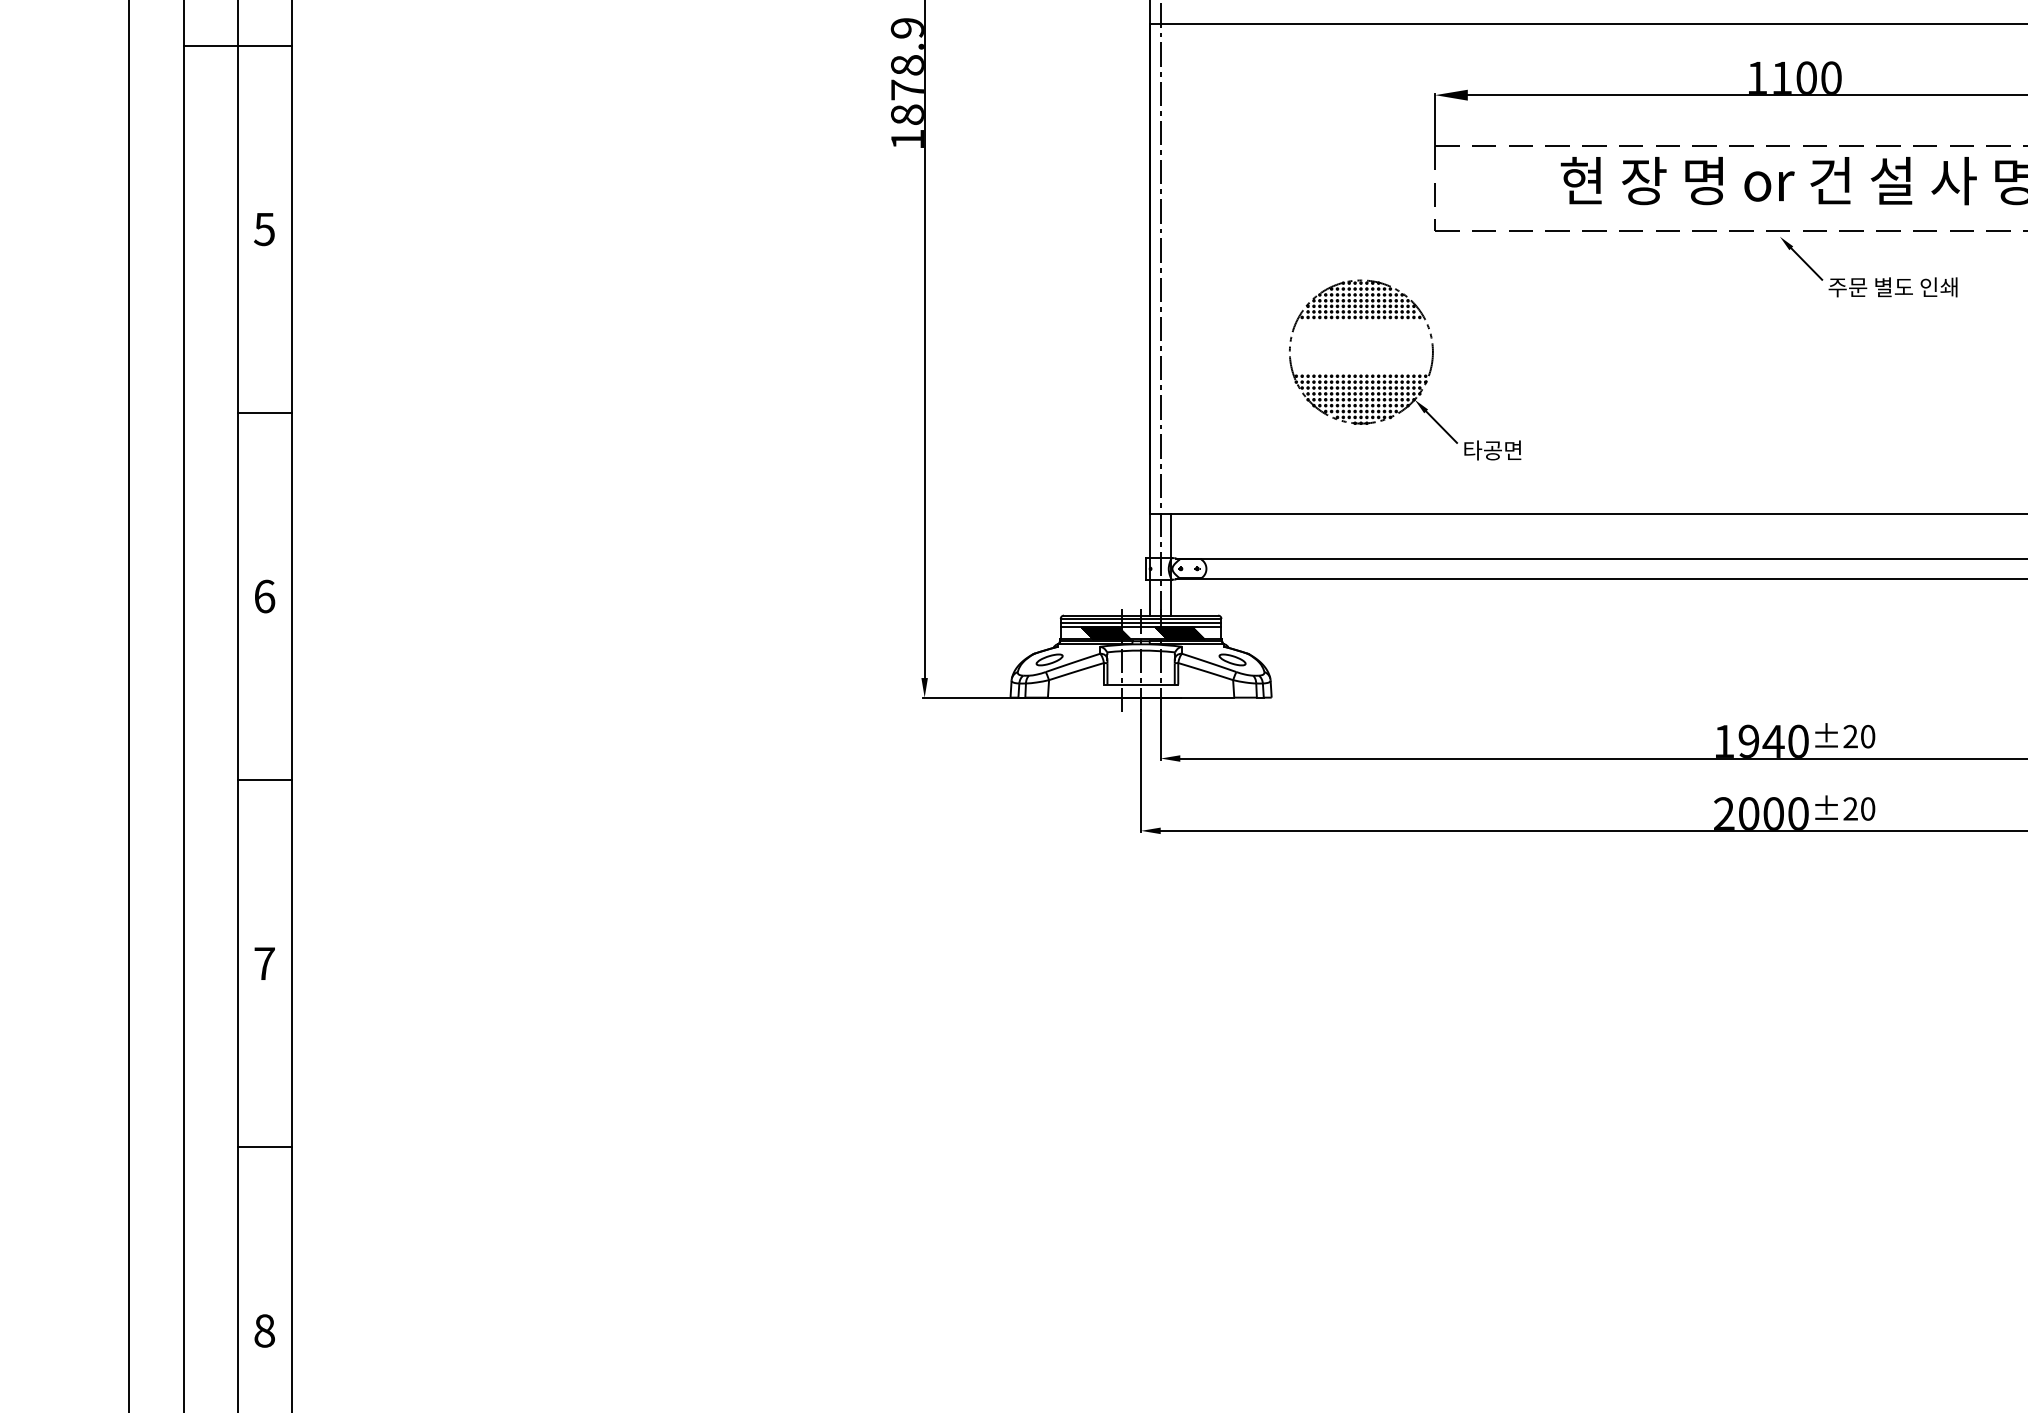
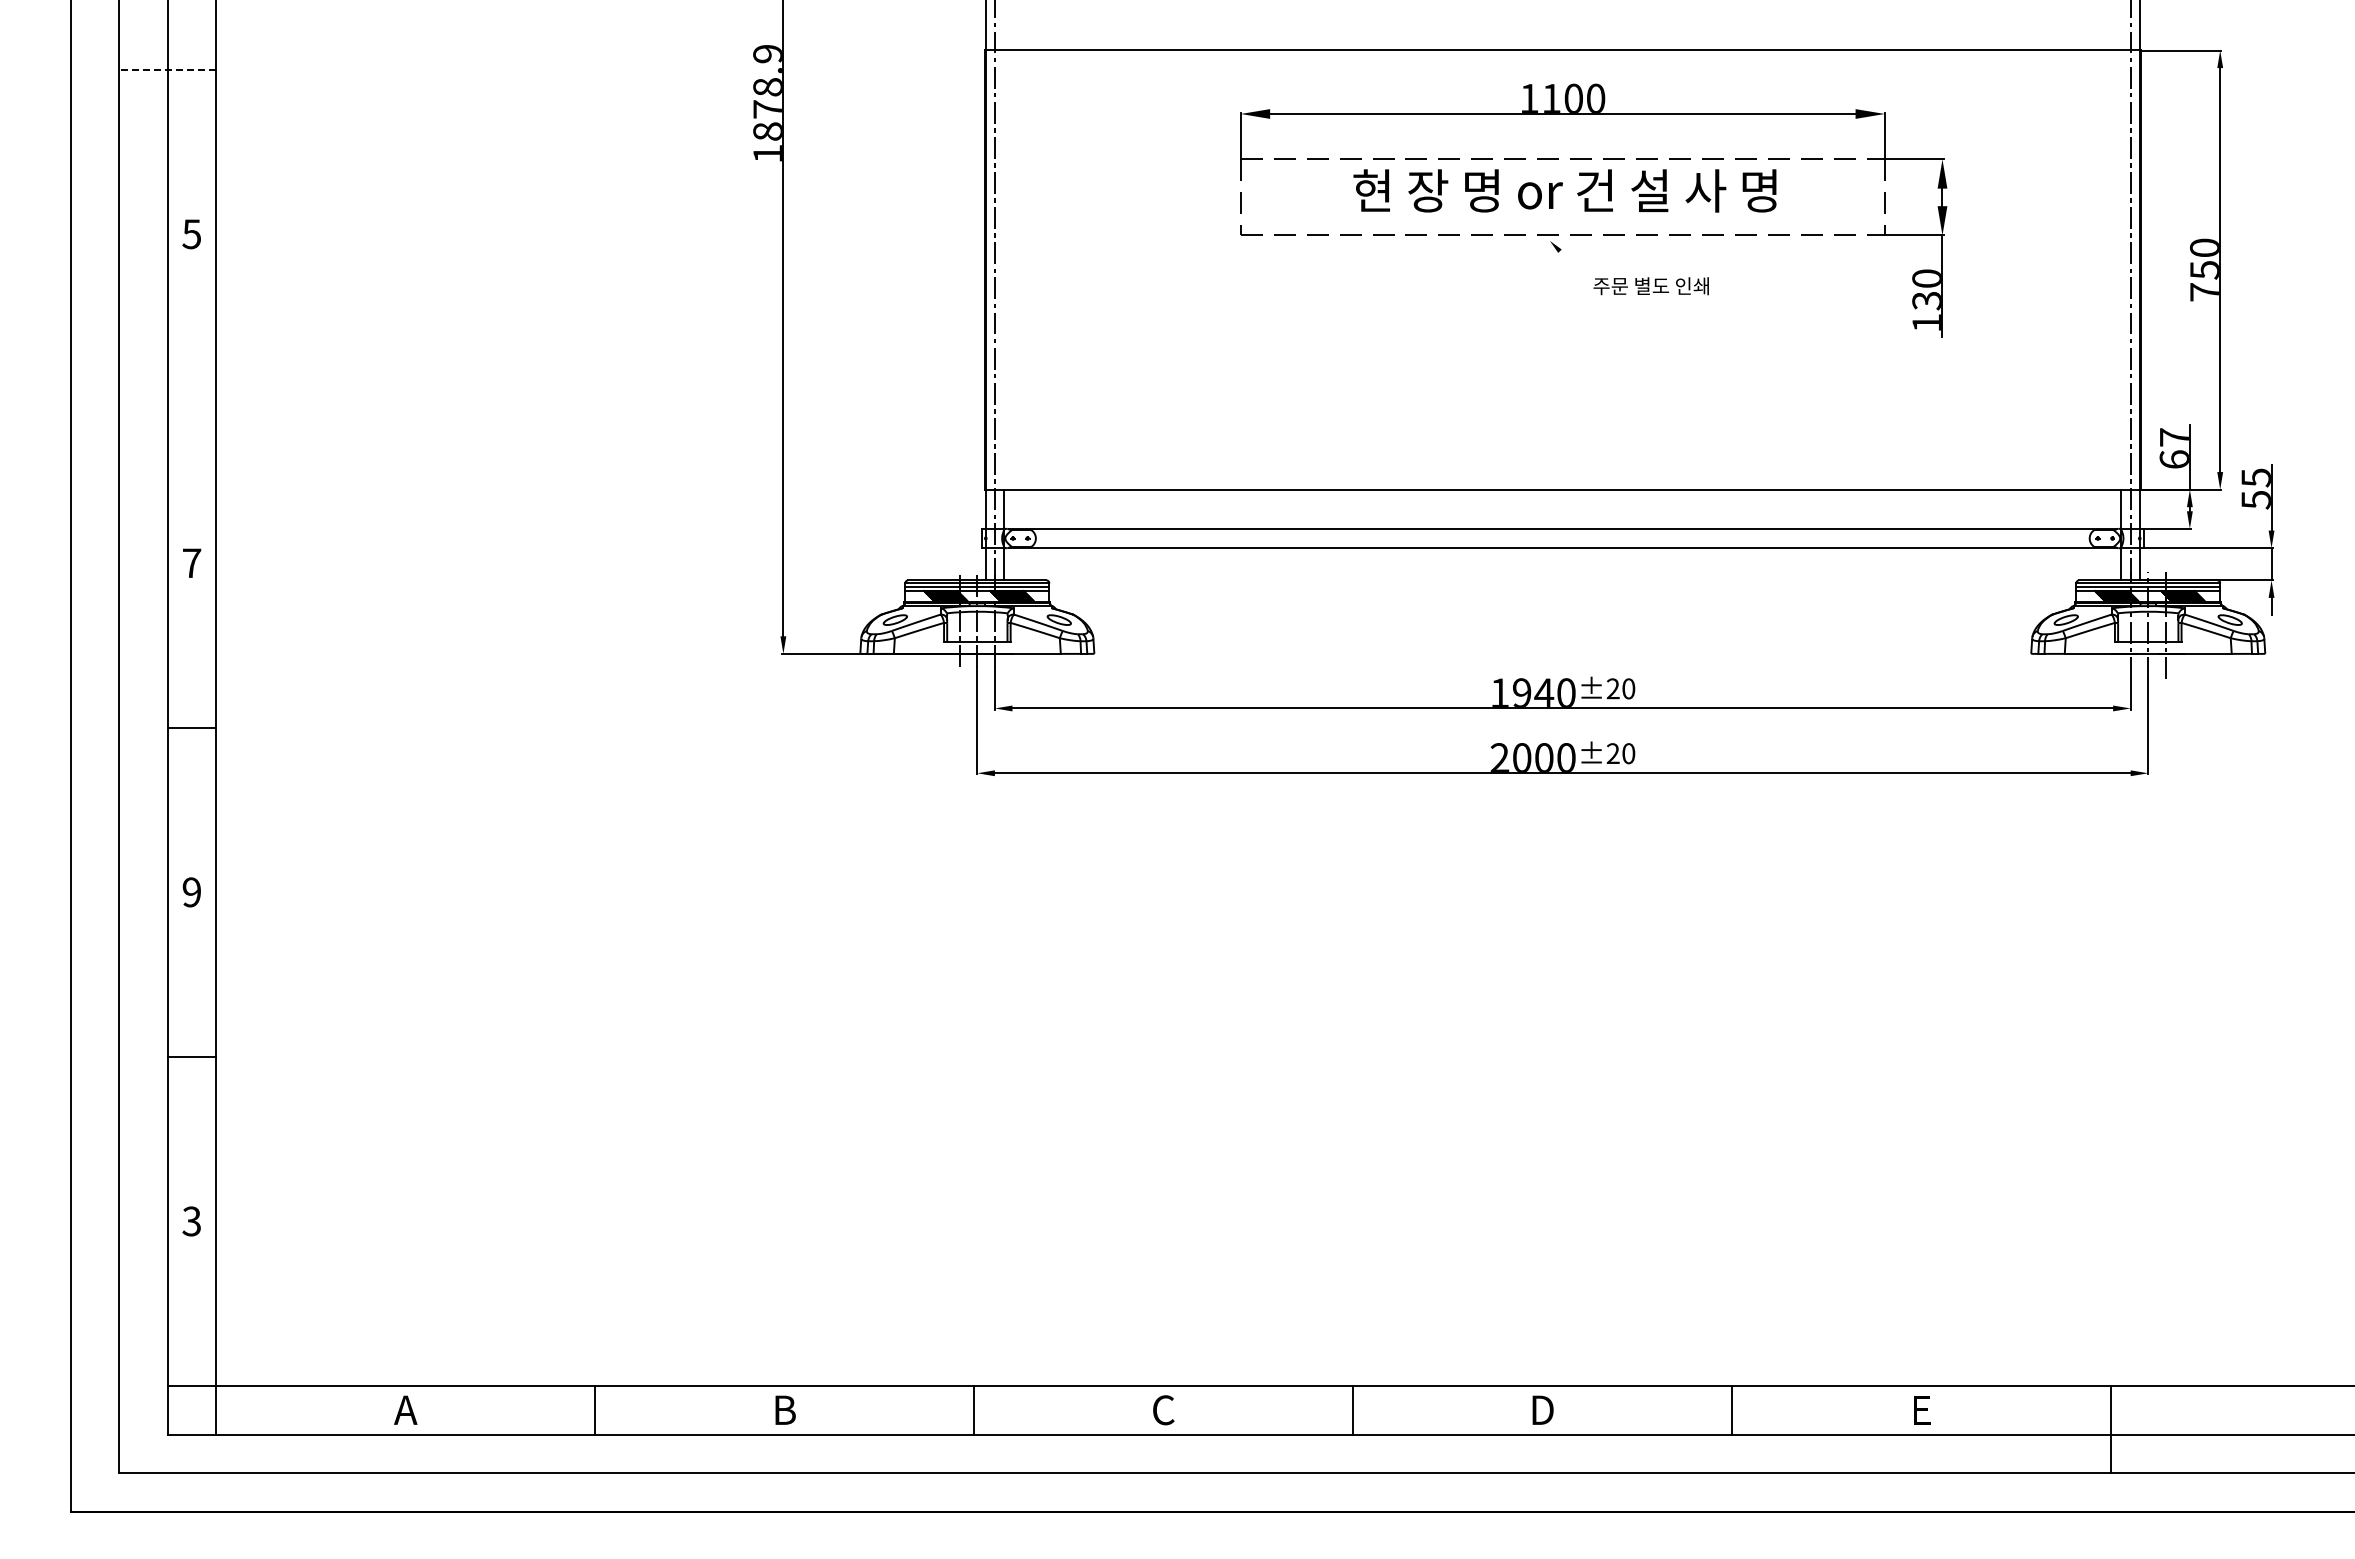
line: (237, 45) -> (167, 69), solid -> dashed
line: (1806, 264) -> (1573, 265), removed
part: (1404, 370) -> (1213, 360), removed
line: (264, 412) -> (191, 398), removed
text: (265, 596) -> (192, 563), 6 -> 7
text: (264, 963) -> (191, 892), 7 -> 9
text: (264, 1331) -> (191, 1221), 8 -> 3

